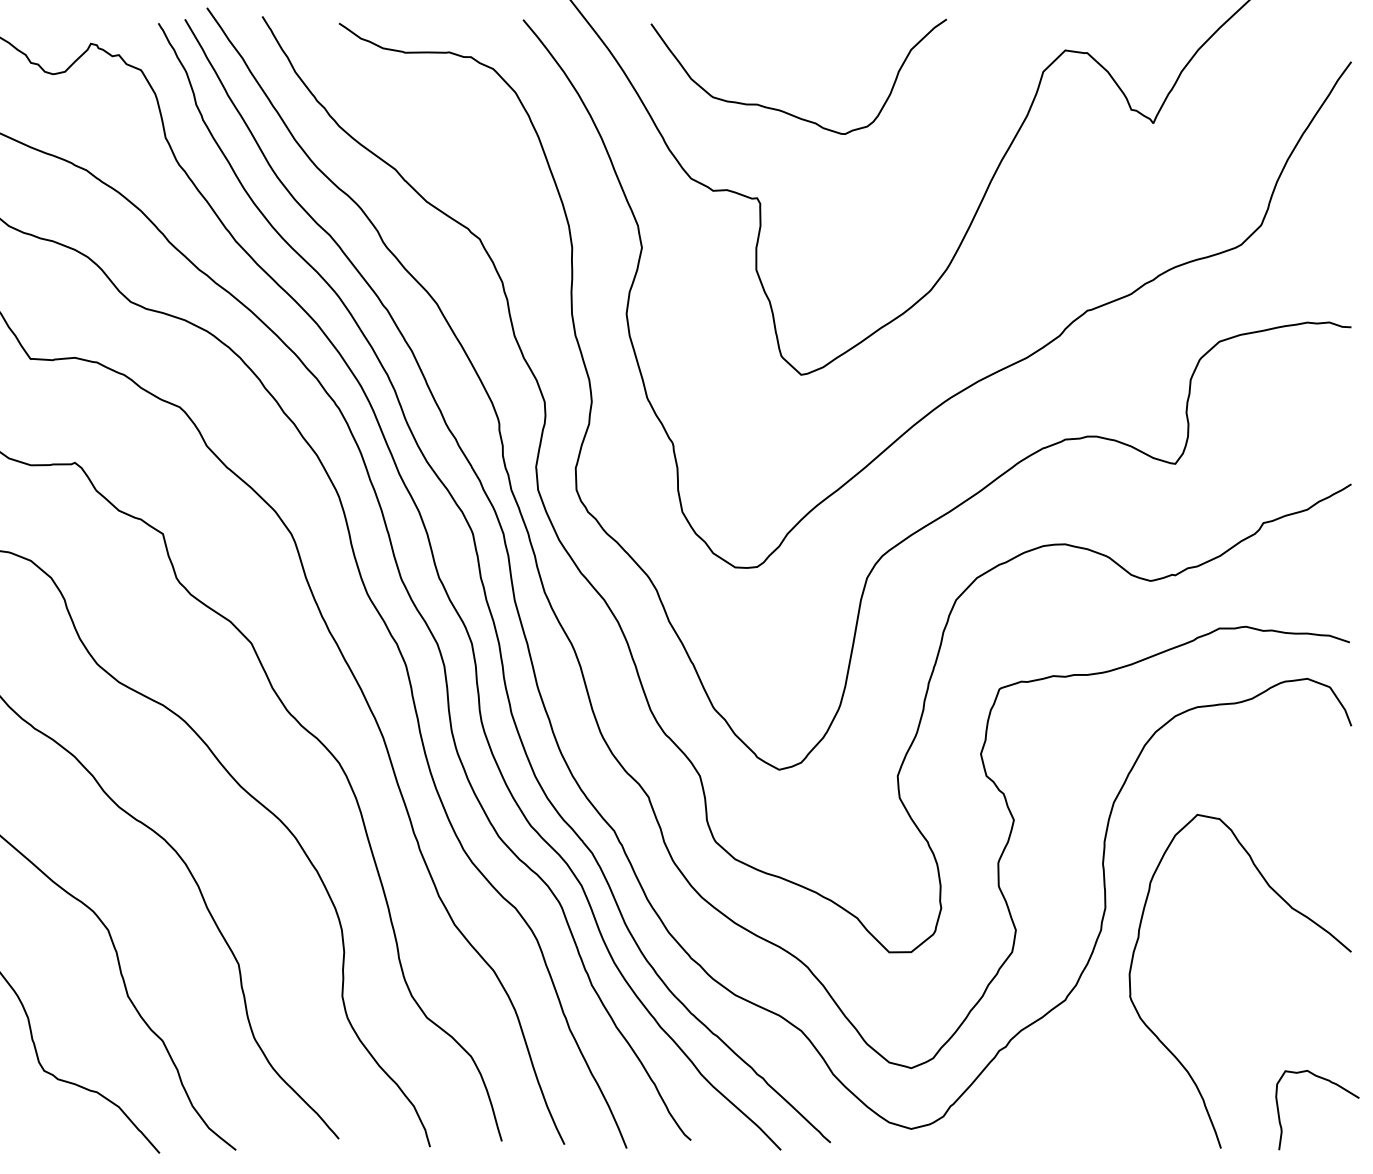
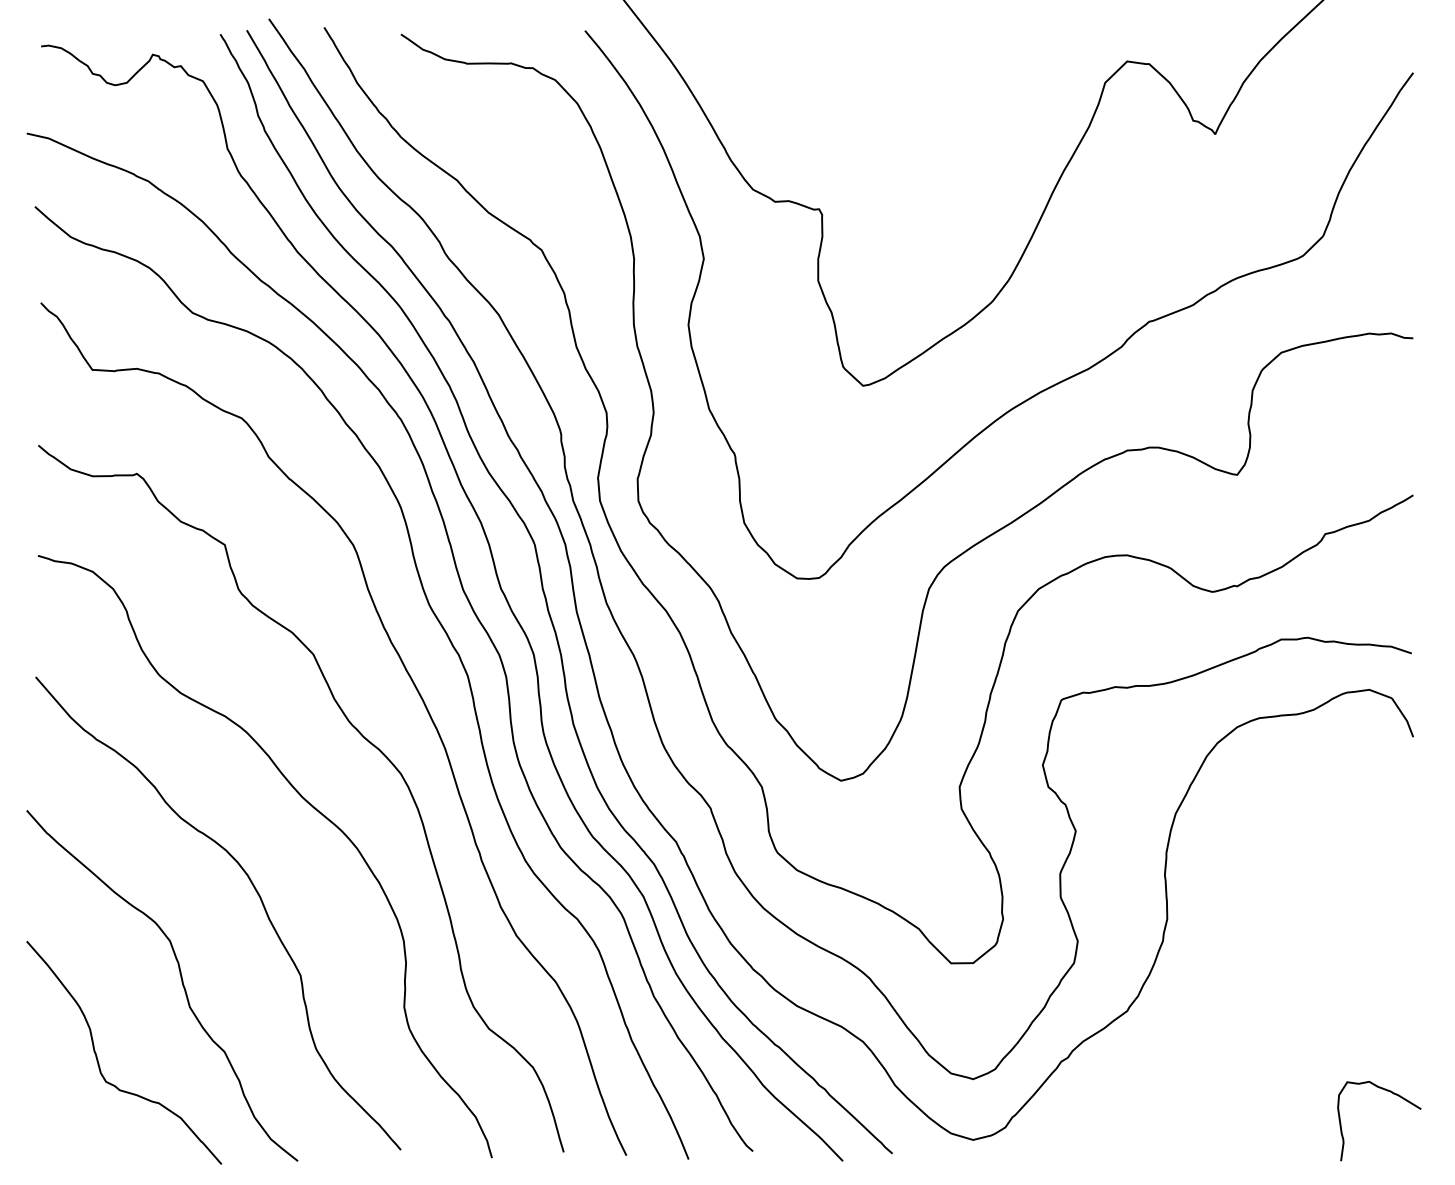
curve: (783, 110) -> (845, 121), removed
curve: (1293, 910) -> (1355, 921), removed

